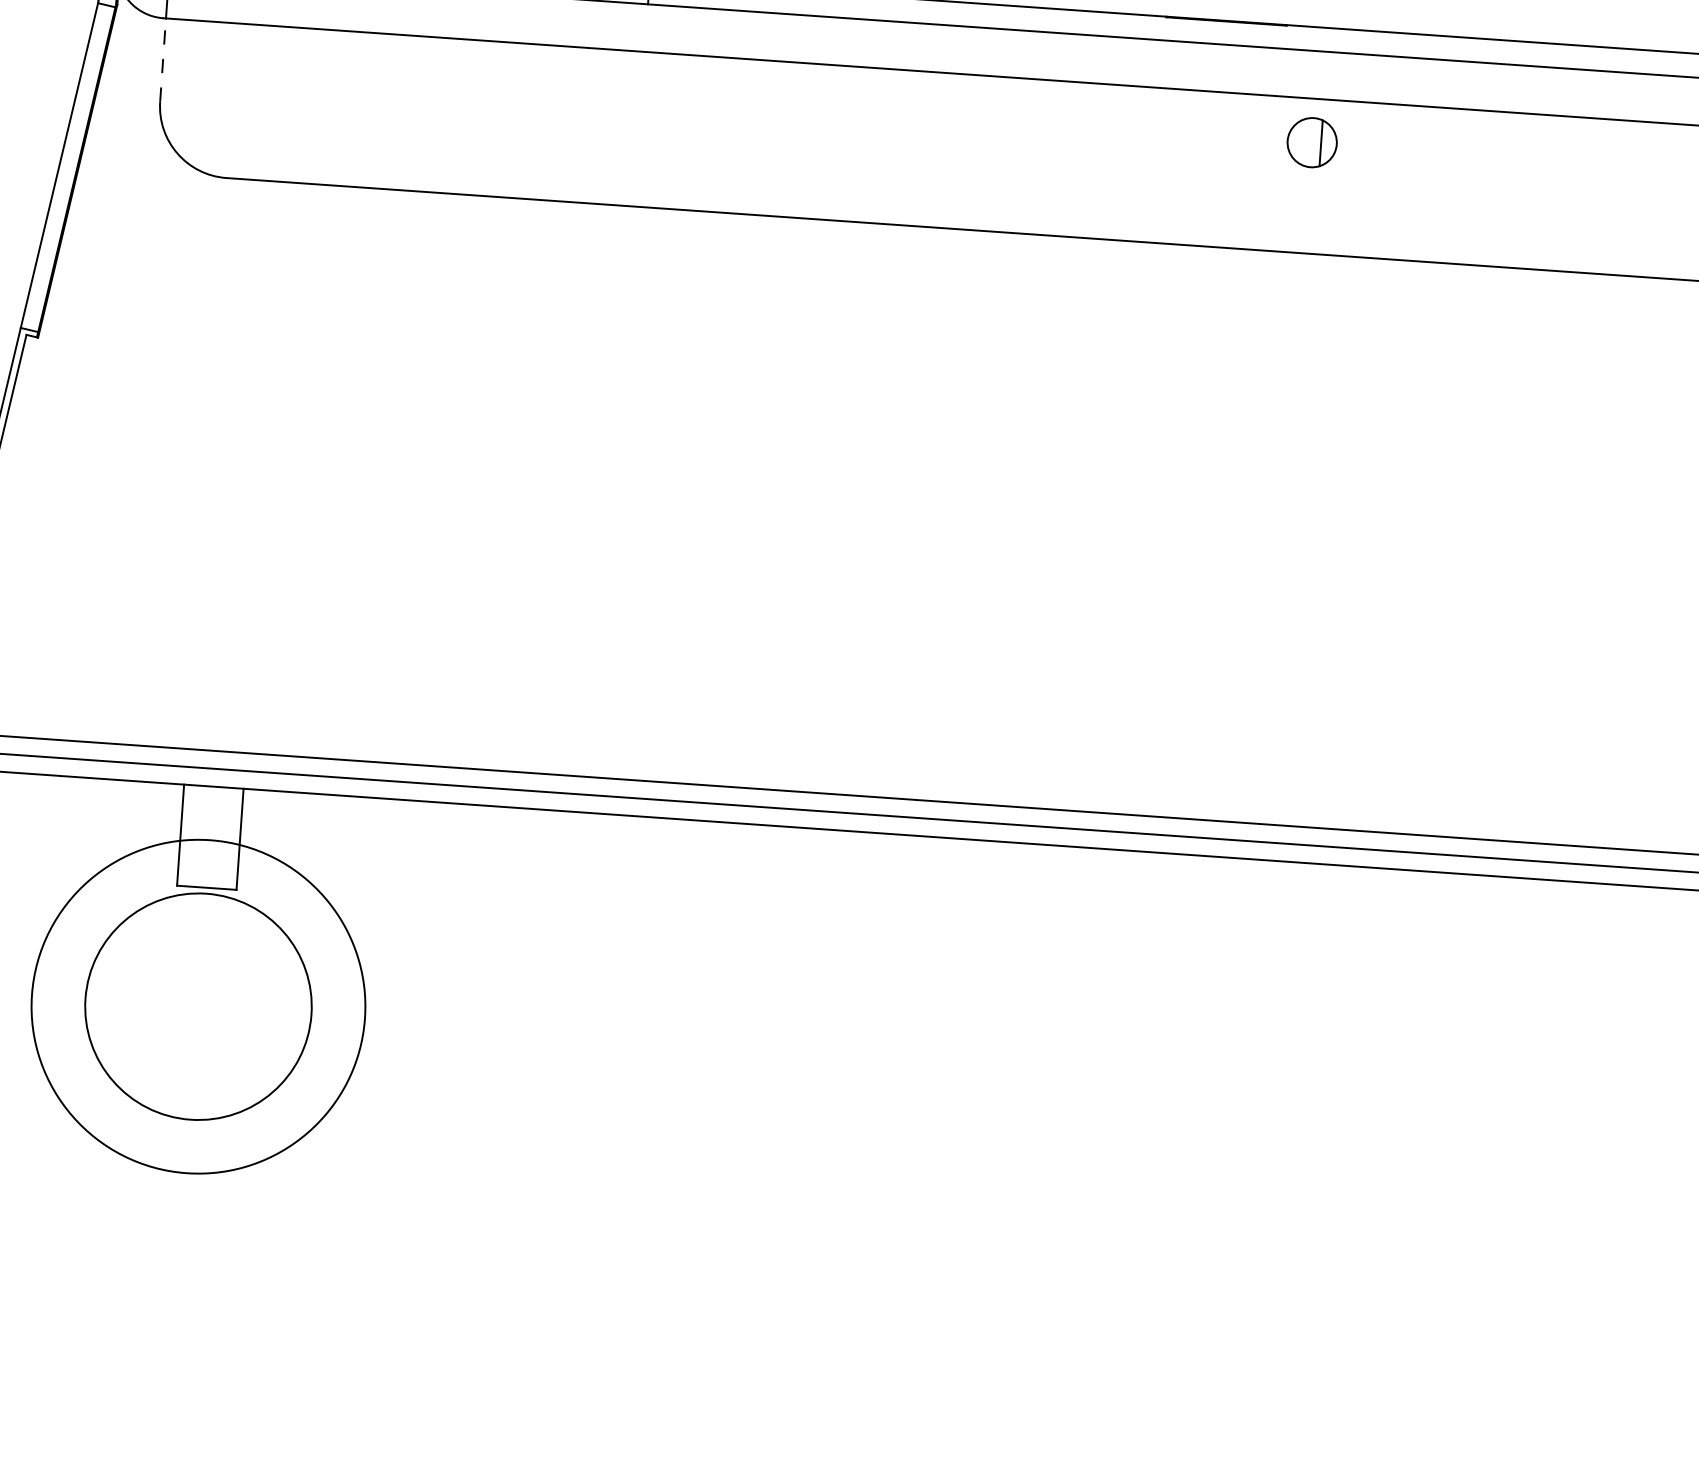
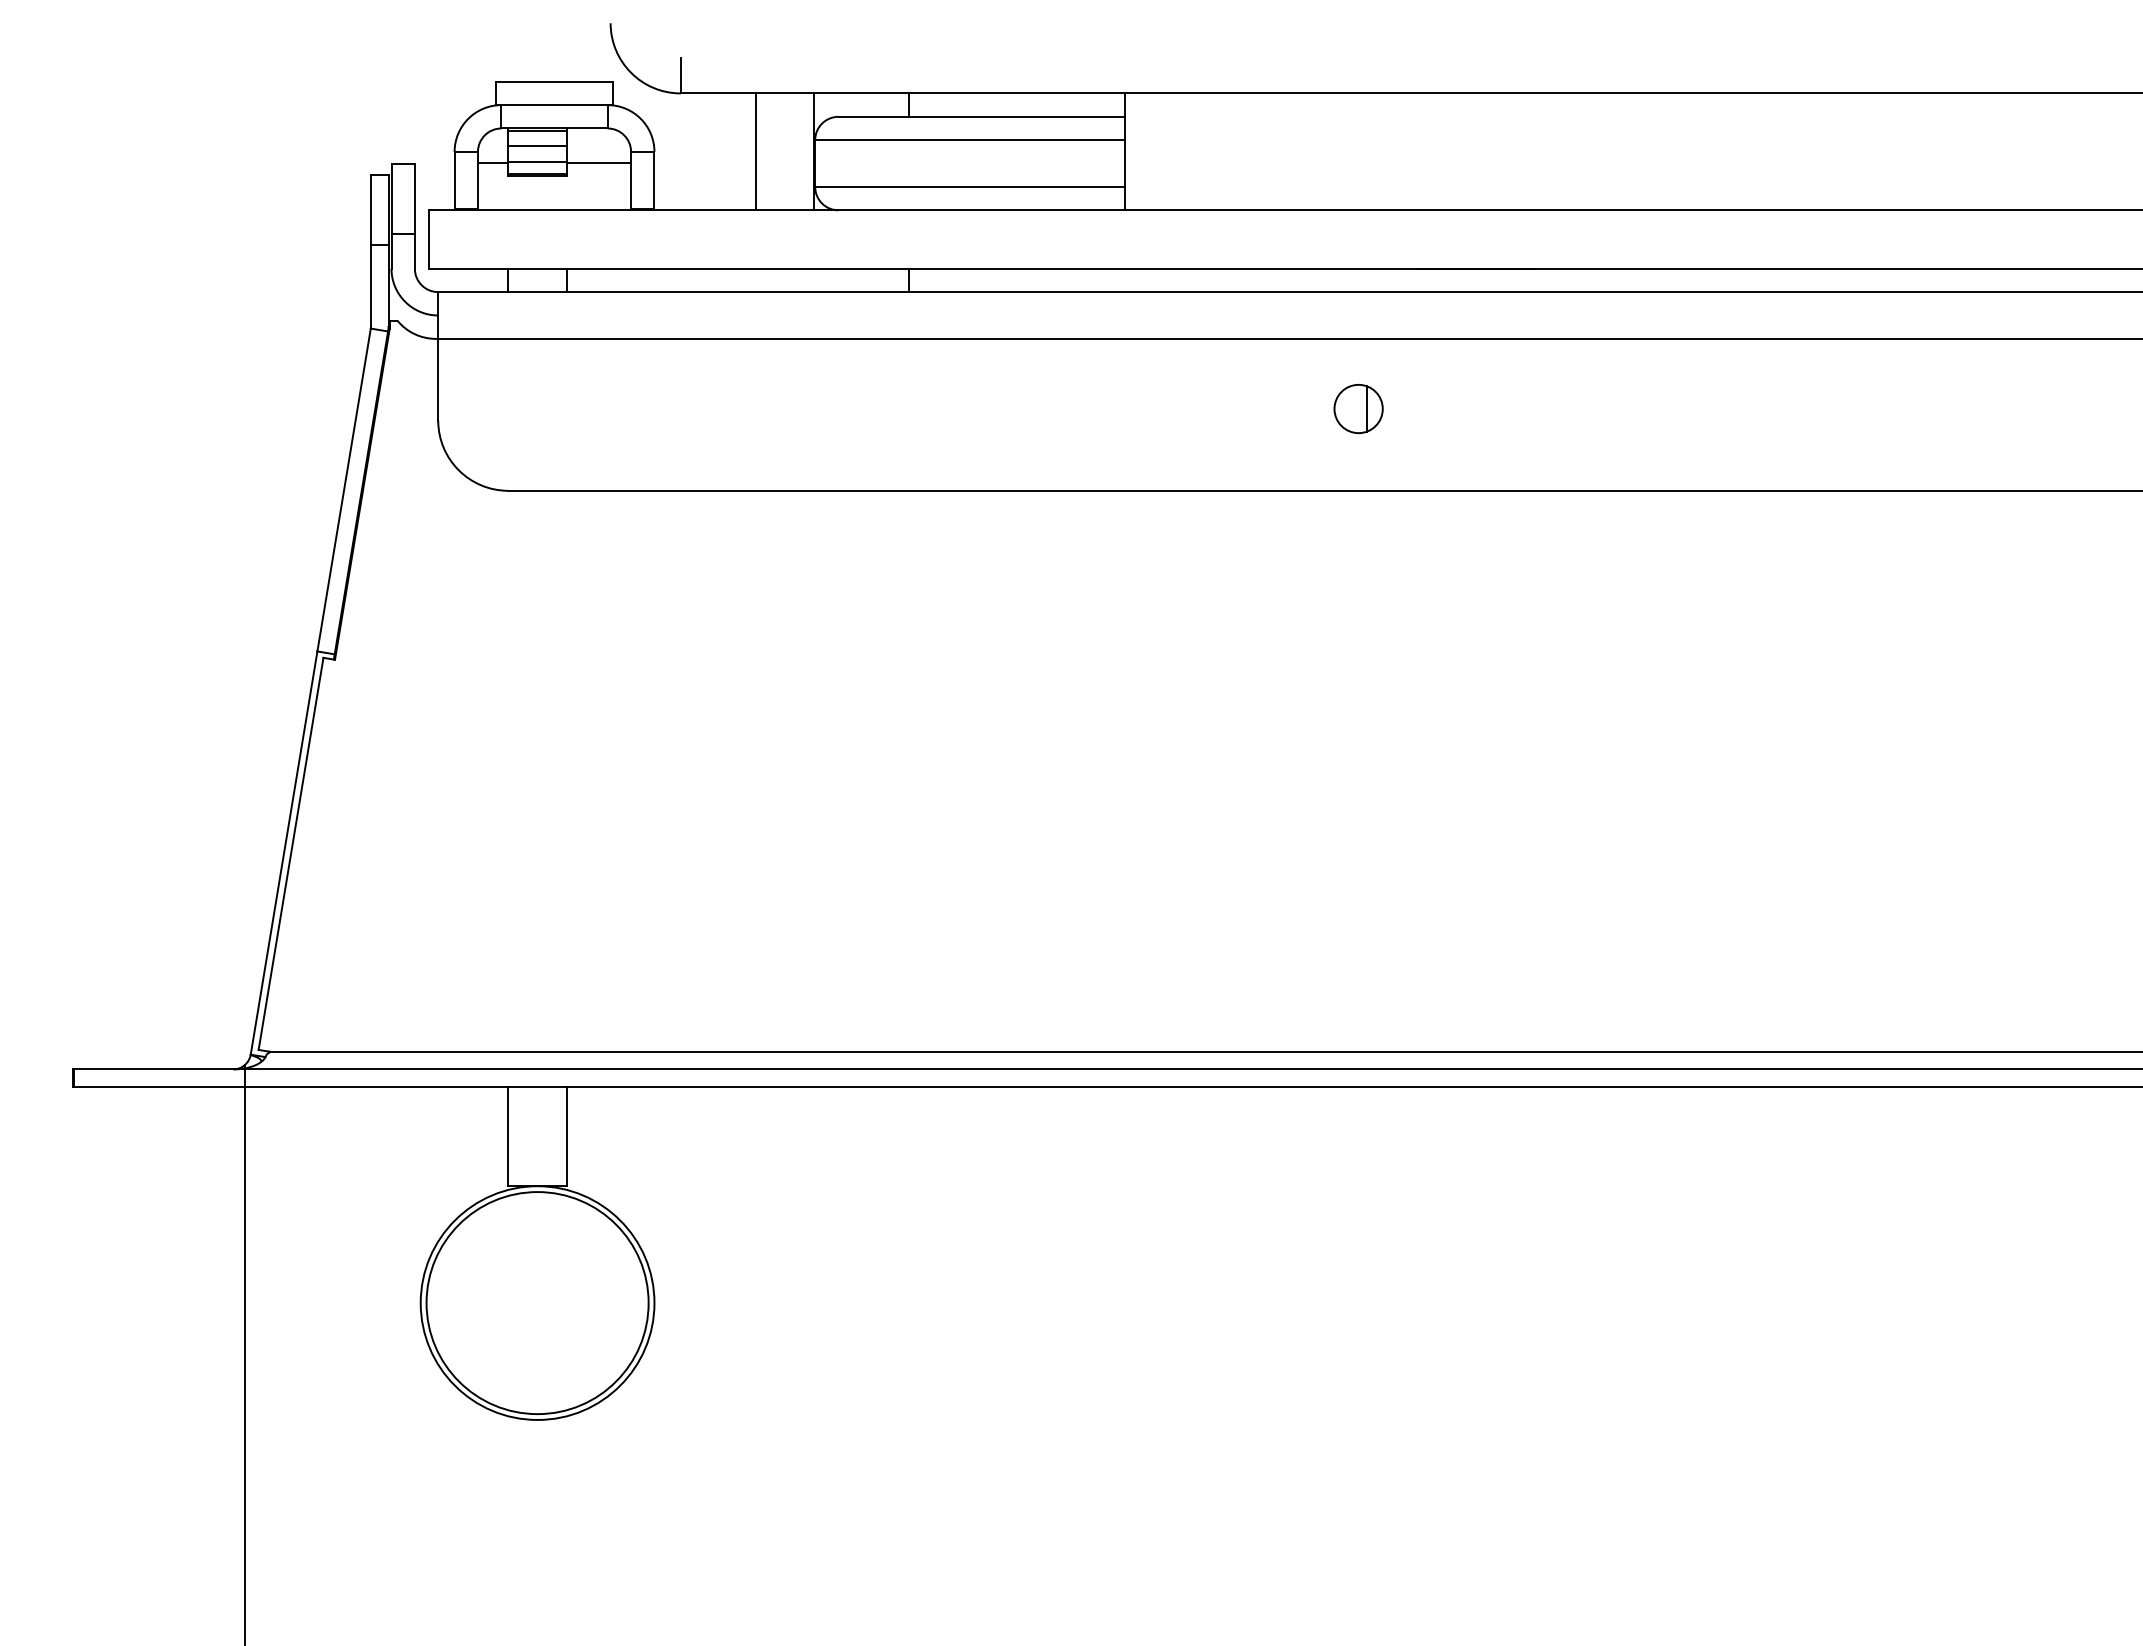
line: (163, 59) -> (438, 379), dashed -> solid
part: (1312, 142) -> (1358, 408), moved
circle: (198, 1006) -> (537, 1302), size x0.71

